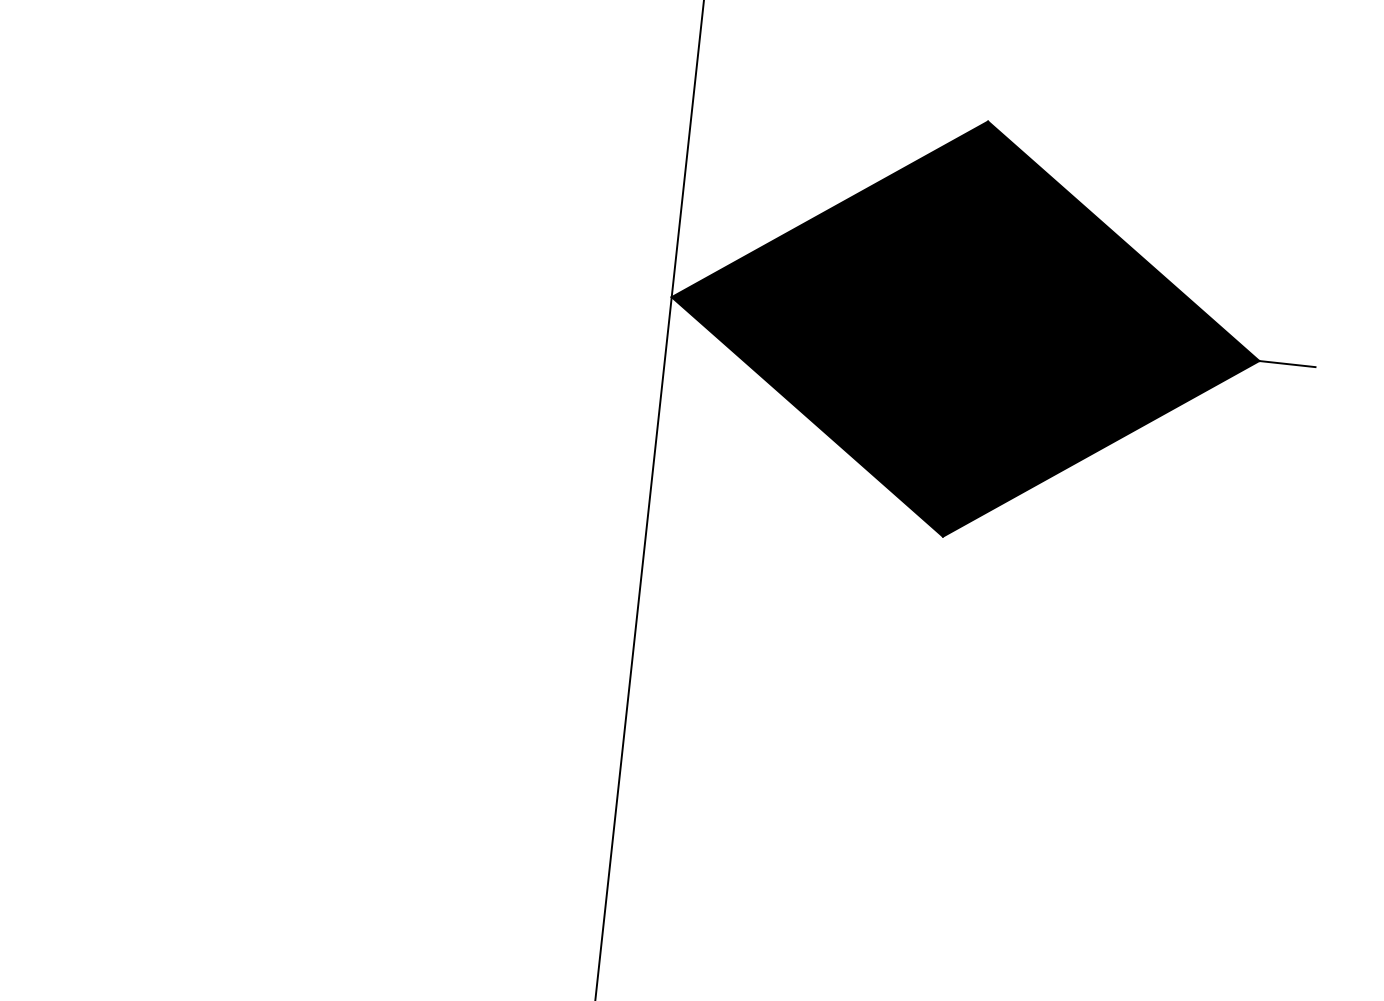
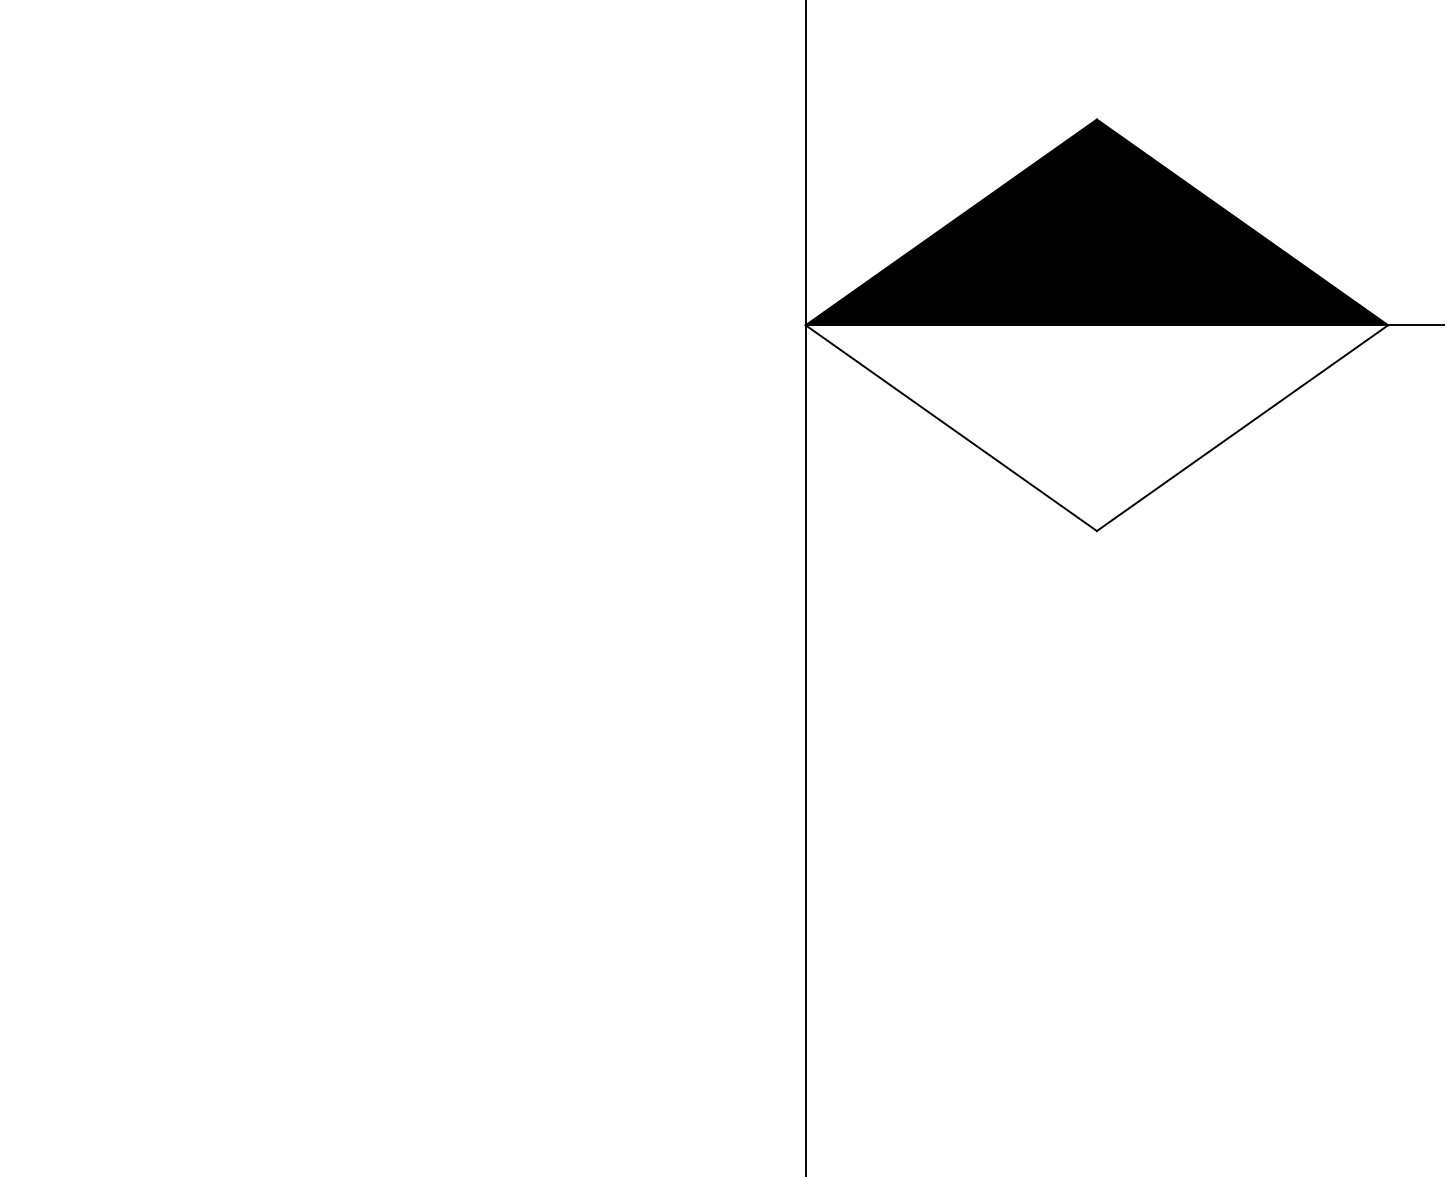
fill: (953, 433) -> (1096, 428), removed

